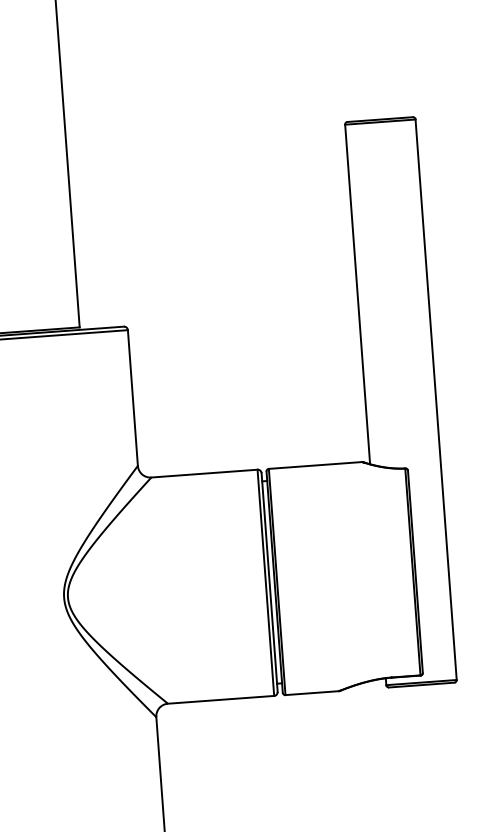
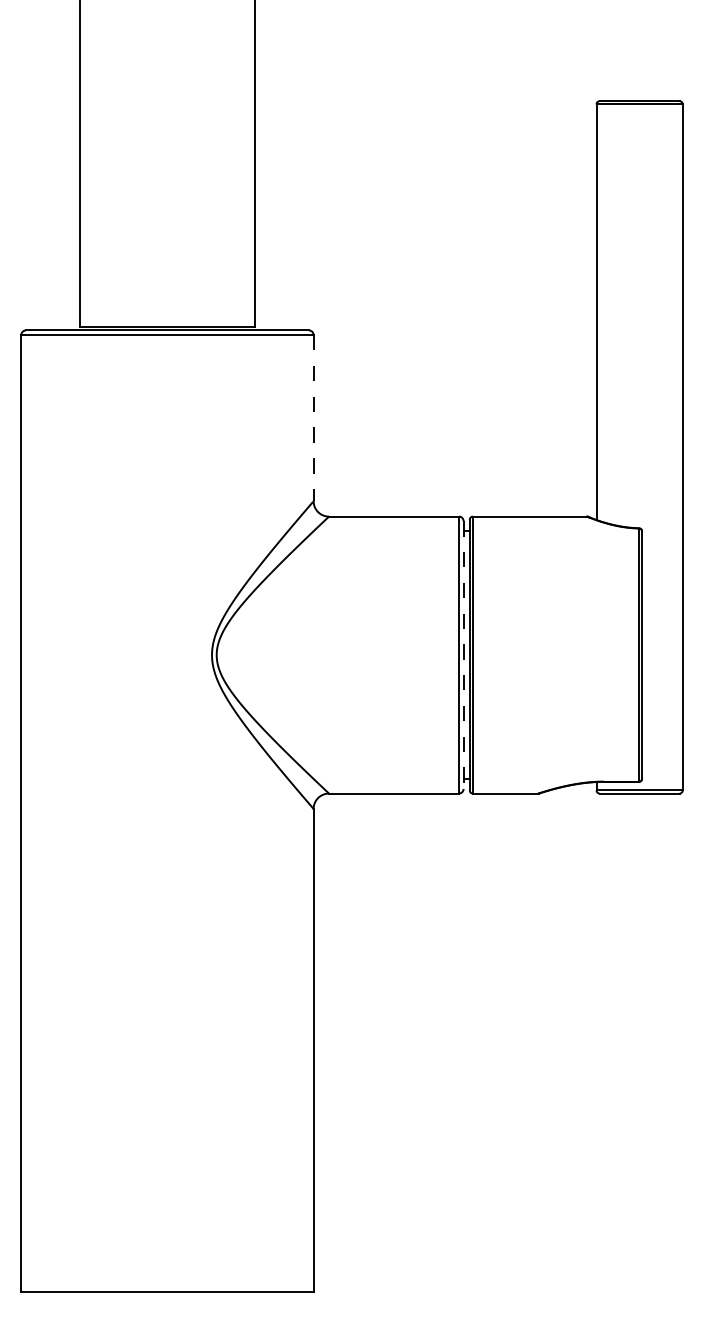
line: (132, 398) -> (313, 418), solid -> dashed
line: (269, 582) -> (463, 655), solid -> dashed

